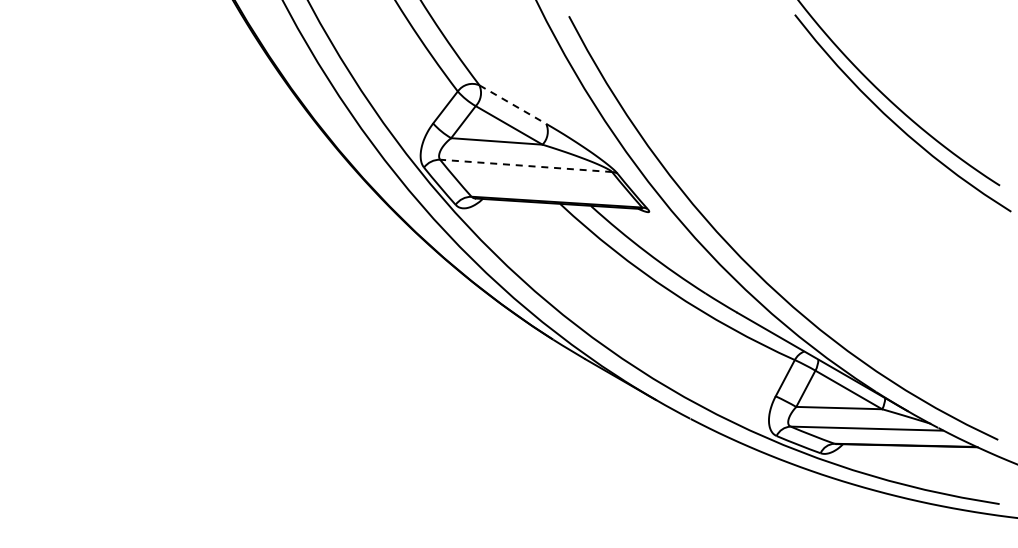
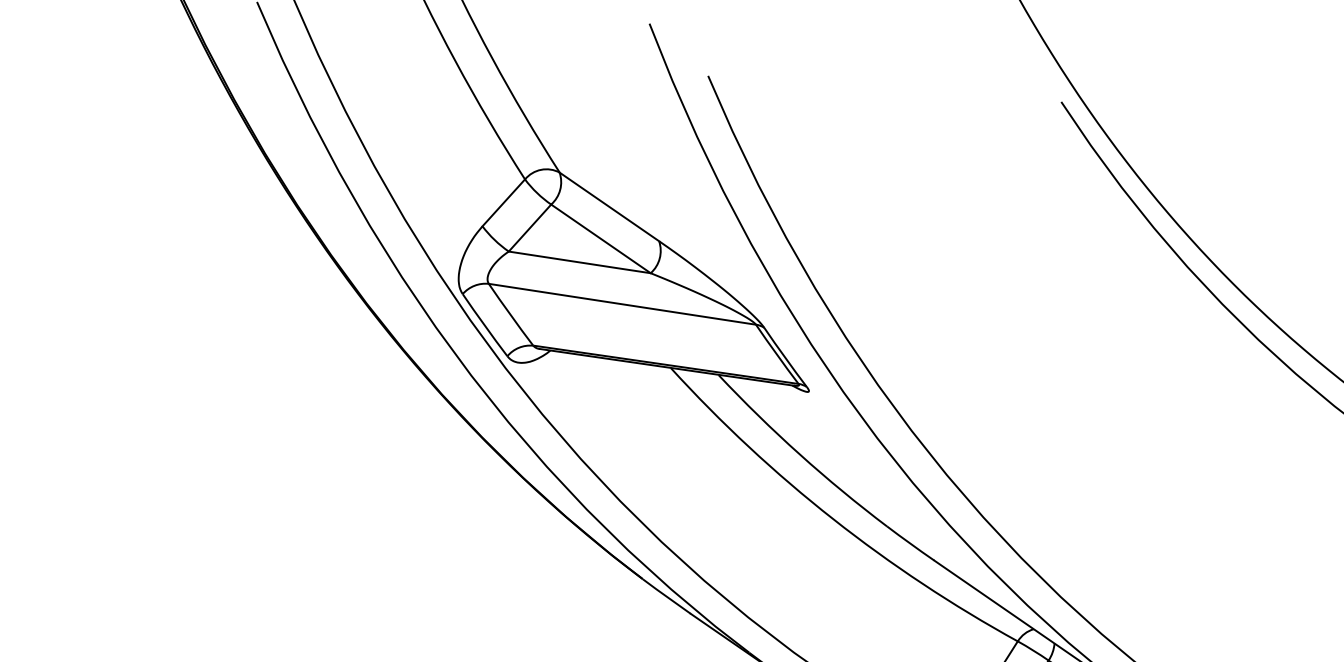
line: (512, 104) -> (608, 206), dashed -> solid
line: (525, 165) -> (621, 303), dashed -> solid

